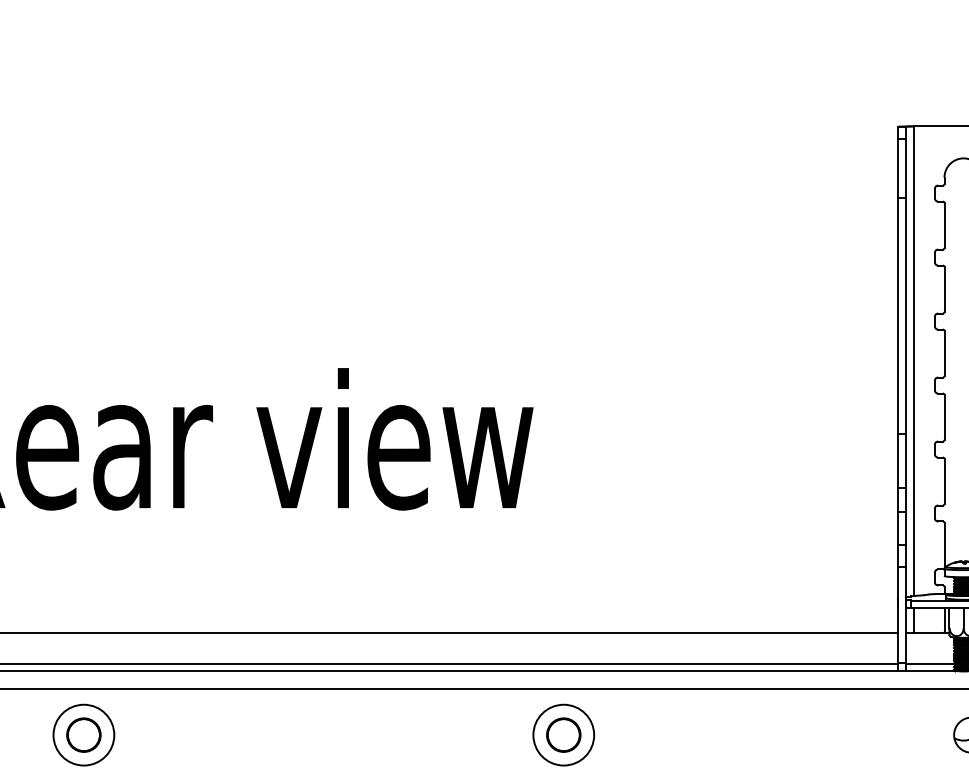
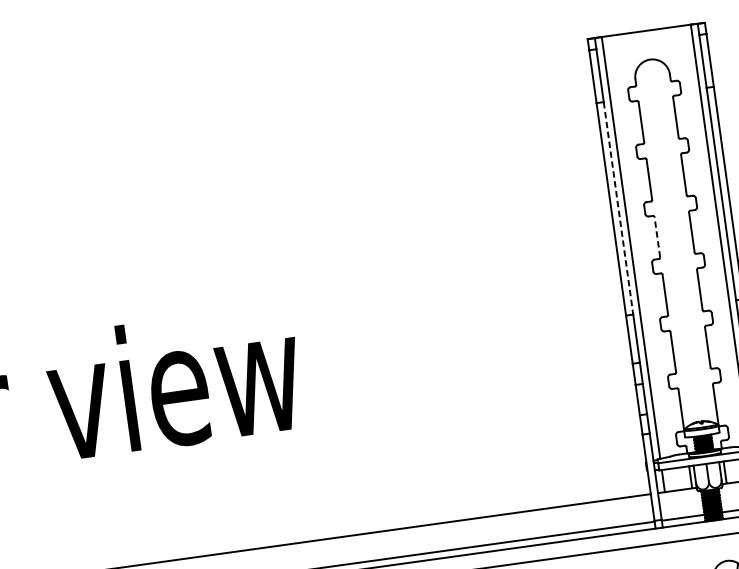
line: (906, 316) -> (618, 208), solid -> dashed
line: (944, 353) -> (657, 237), solid -> dashed

